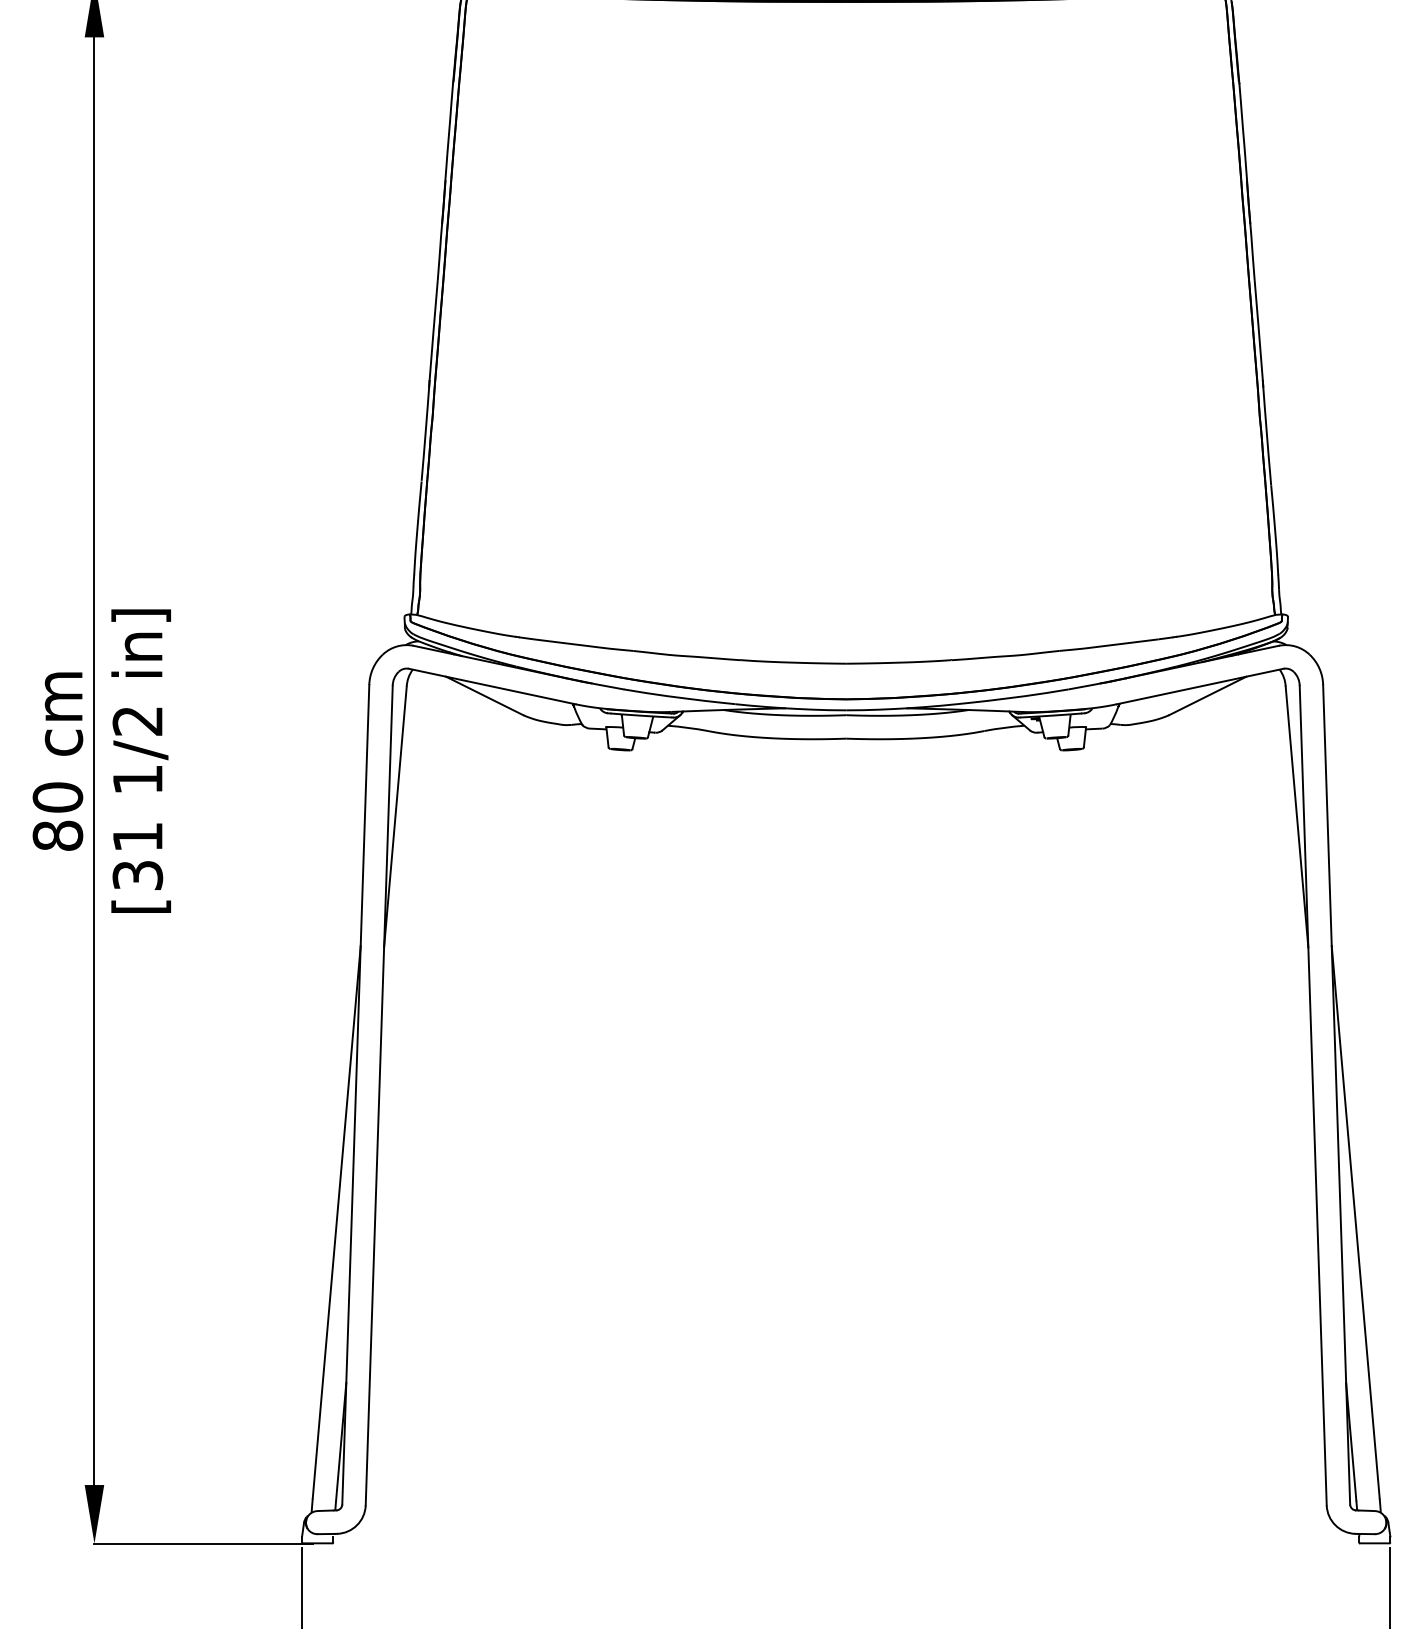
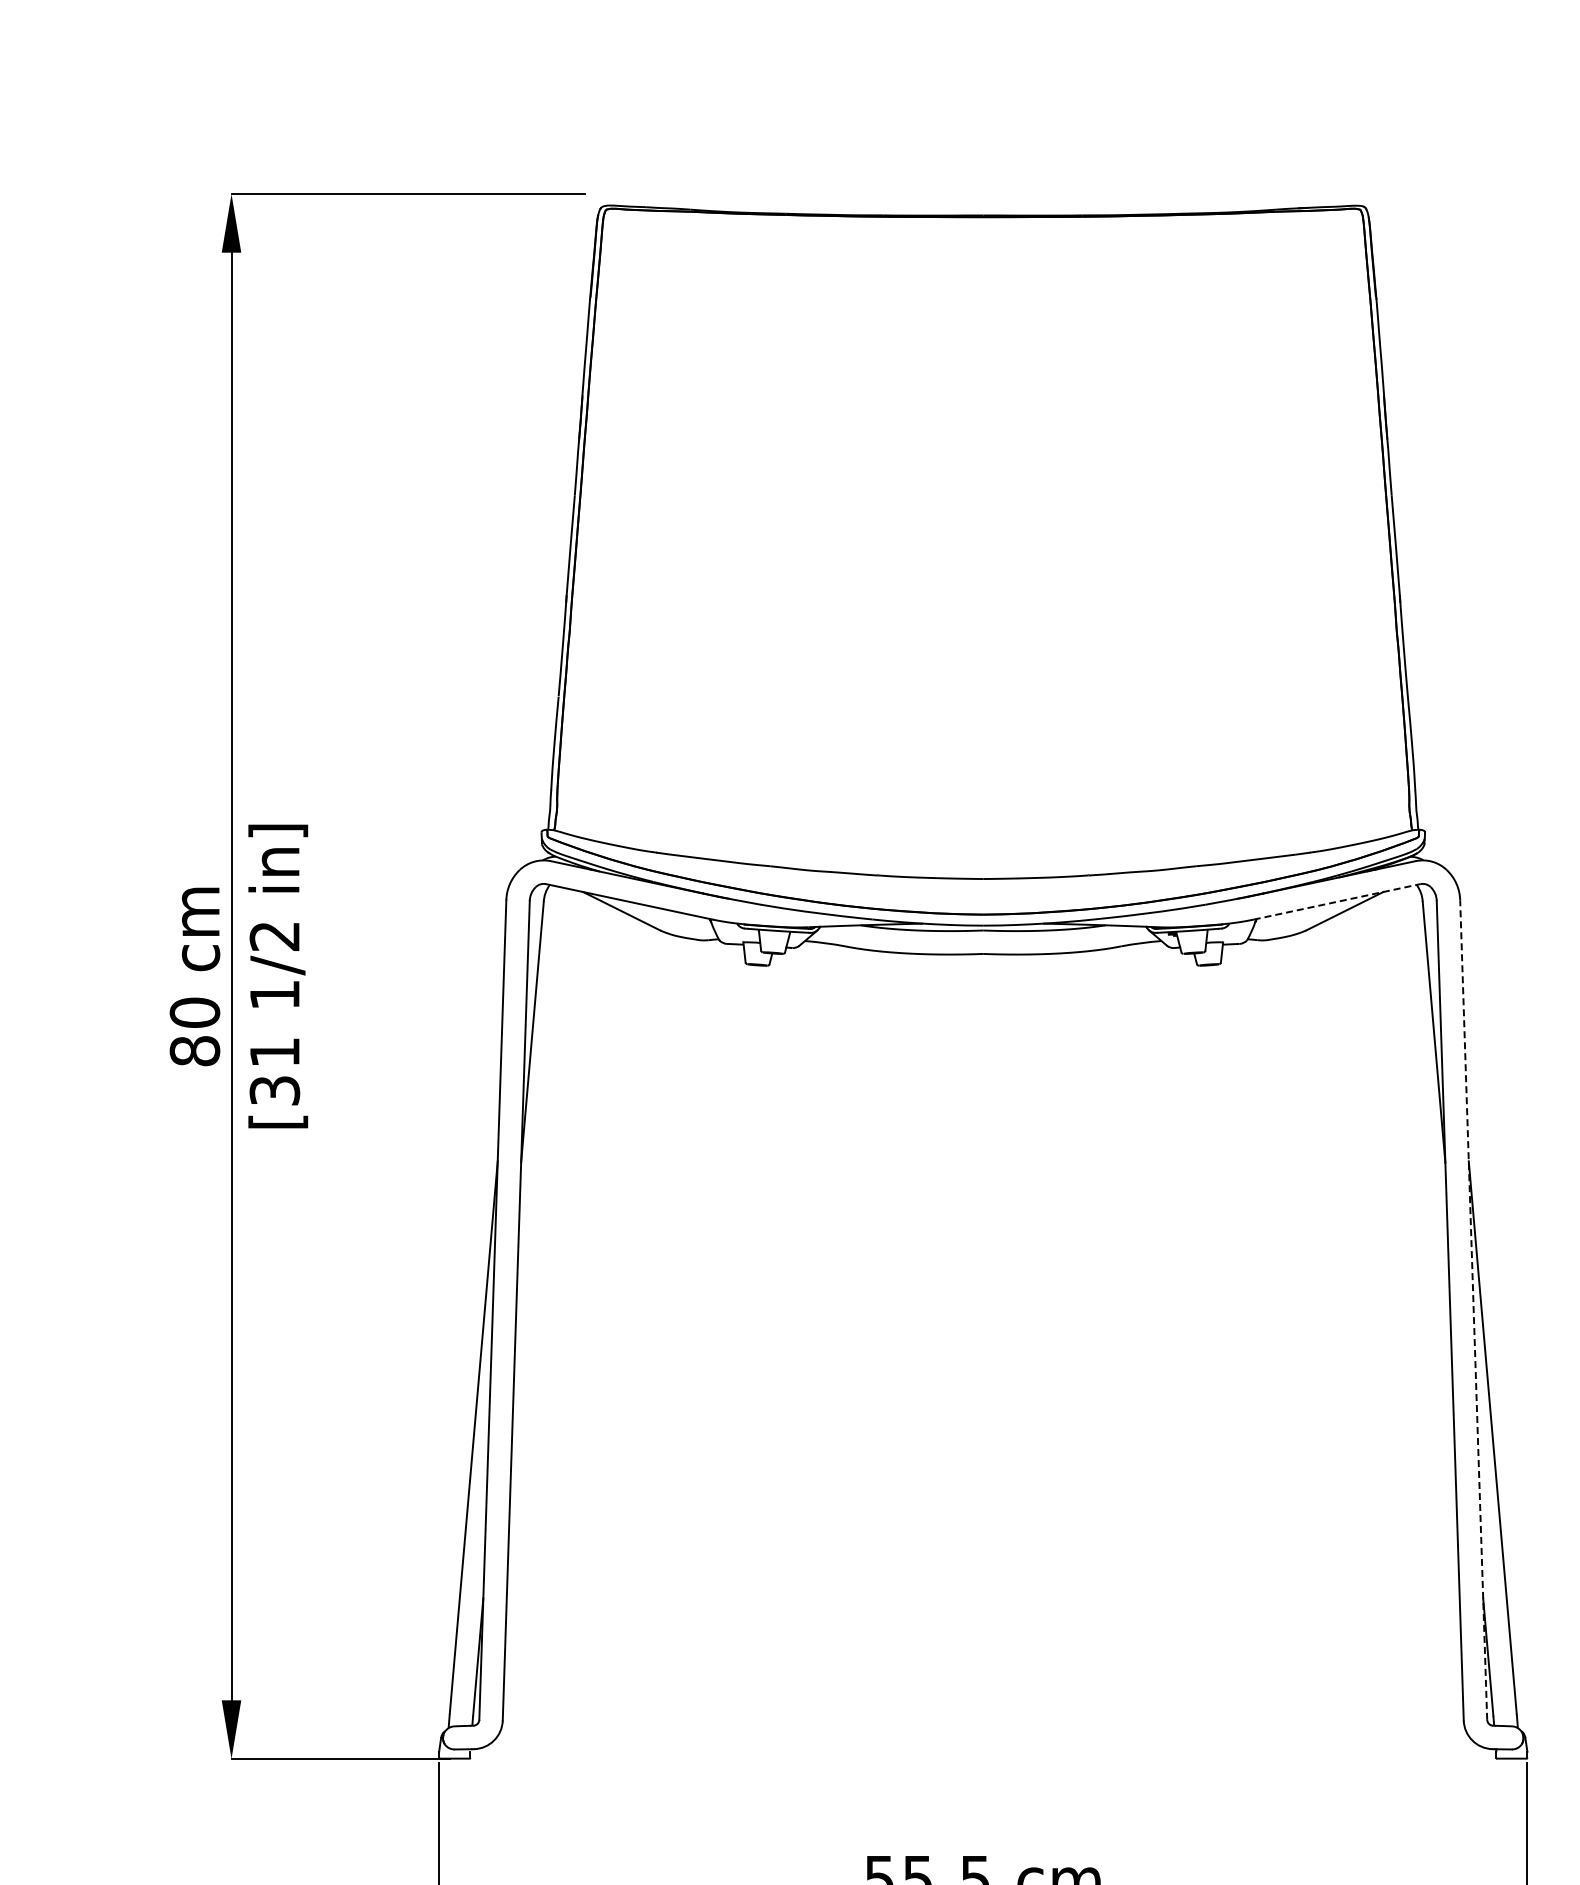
line: (1200, 686) -> (1337, 901), solid -> dashed
line: (1336, 1095) -> (1473, 1310), solid -> dashed

